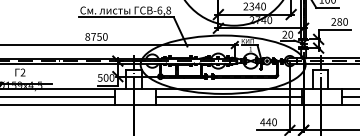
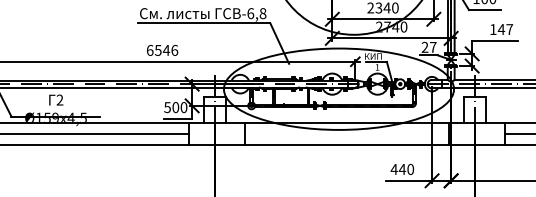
text: (339, 21) -> (501, 29), 280 -> 147
text: (290, 34) -> (433, 46), 20 -> 27
text: (96, 36) -> (162, 50), 8750 -> 6546
line: (229, 97) -> (347, 134), removed

